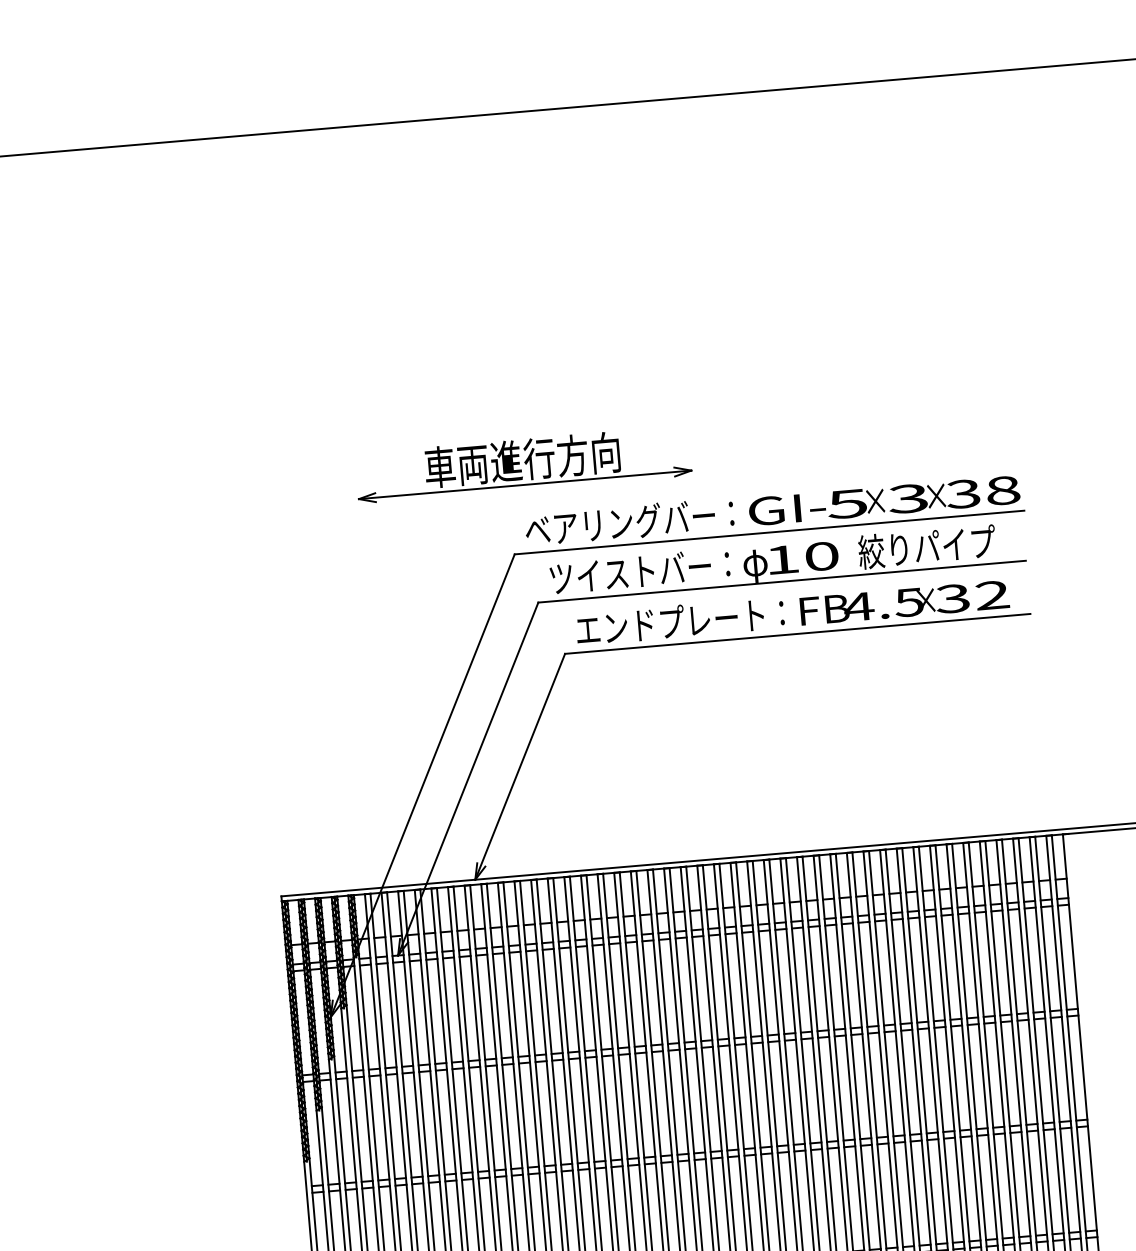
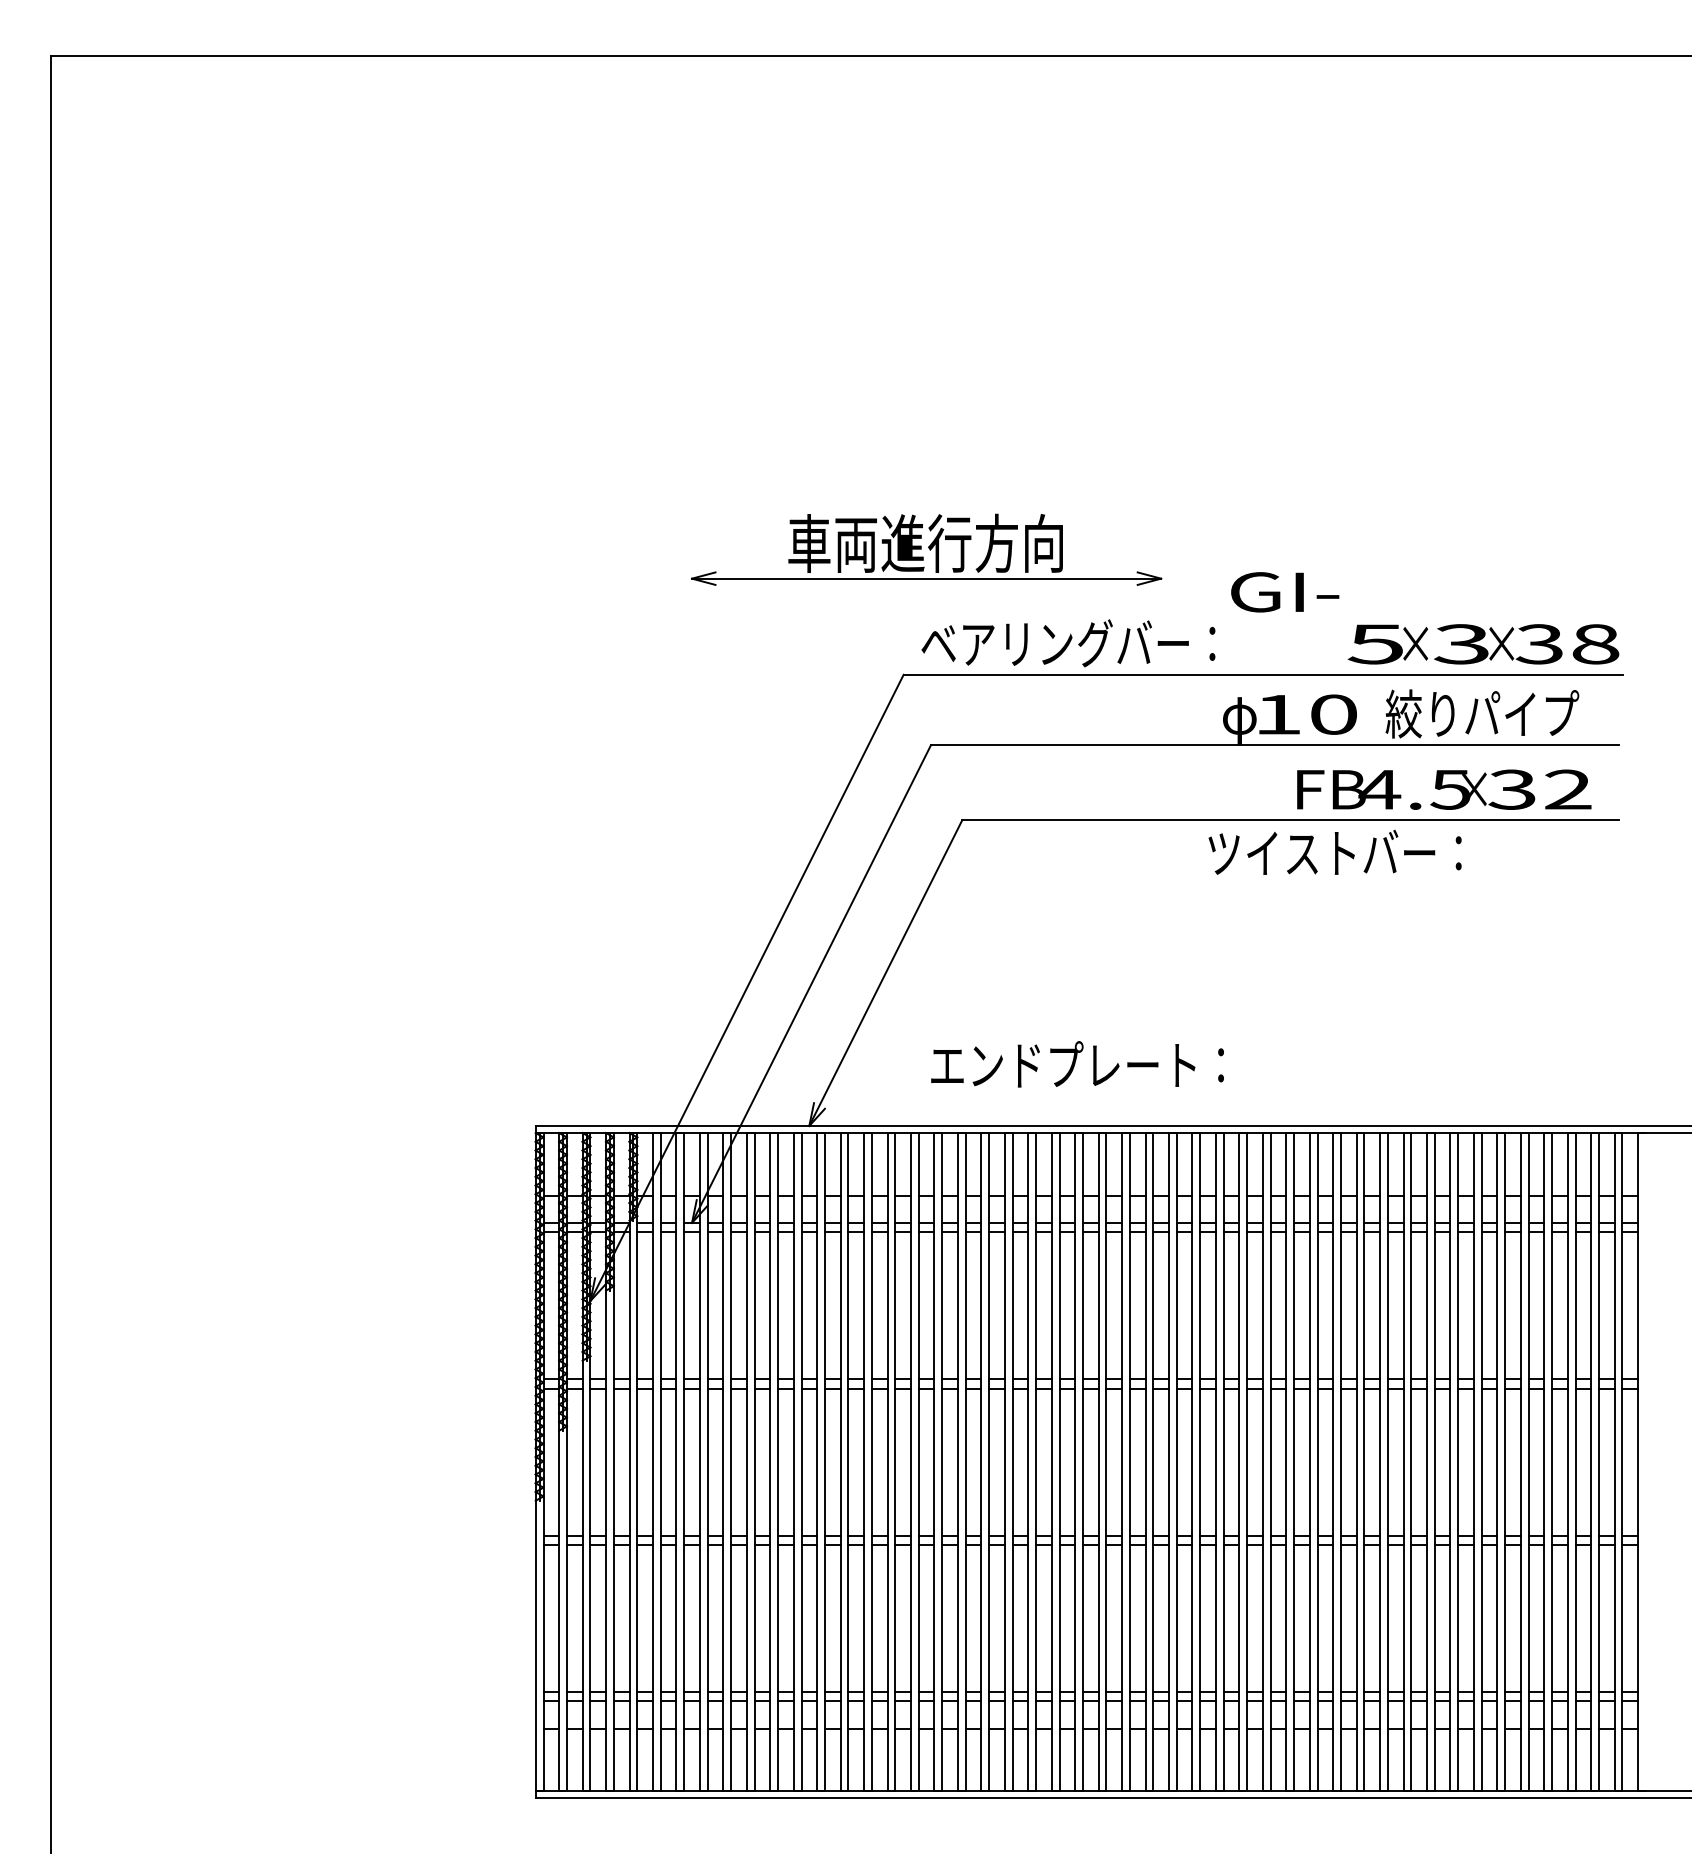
text: (787, 509) -> (1285, 592), moved
text: (639, 571) -> (1334, 852), moved
text: (680, 621) -> (1077, 1064), moved

